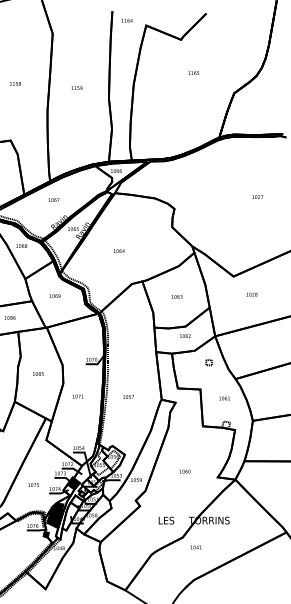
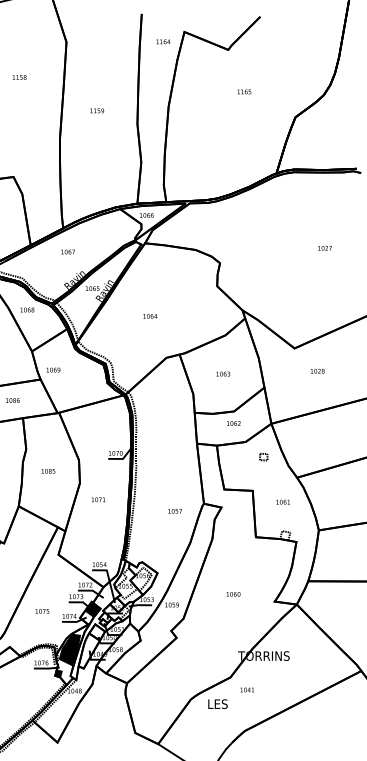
text: (127, 20) -> (163, 41), moved
text: (15, 83) -> (19, 77), moved
text: (55, 295) -> (53, 369), moved
text: (128, 397) -> (174, 511), moved
text: (166, 520) -> (217, 703), moved

